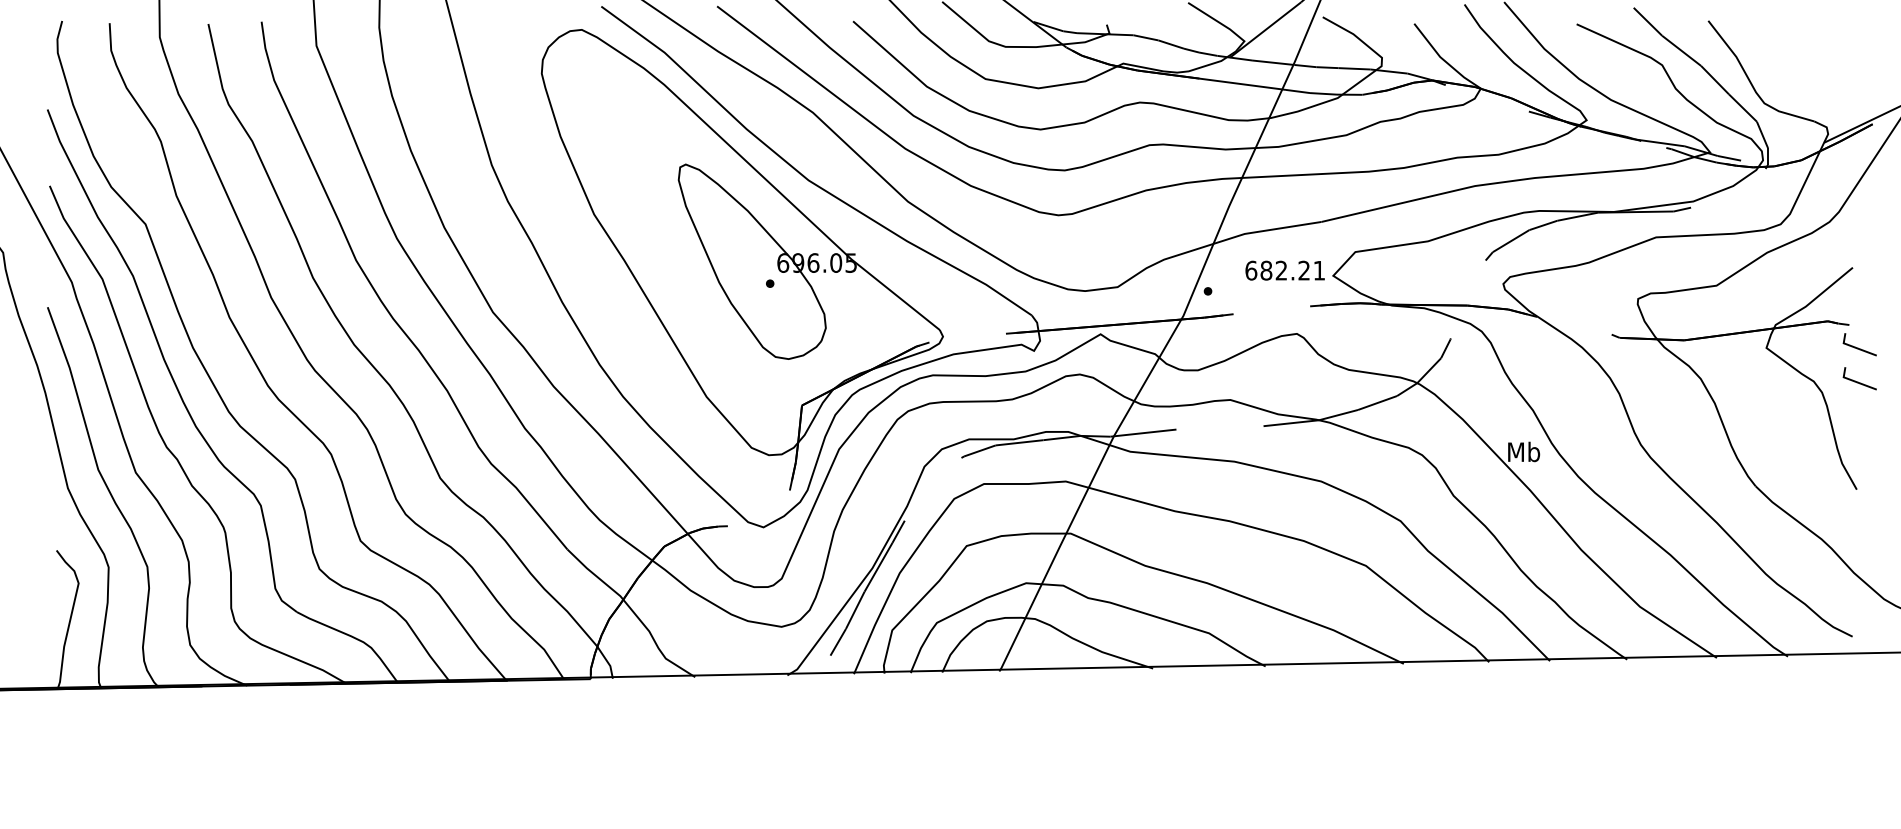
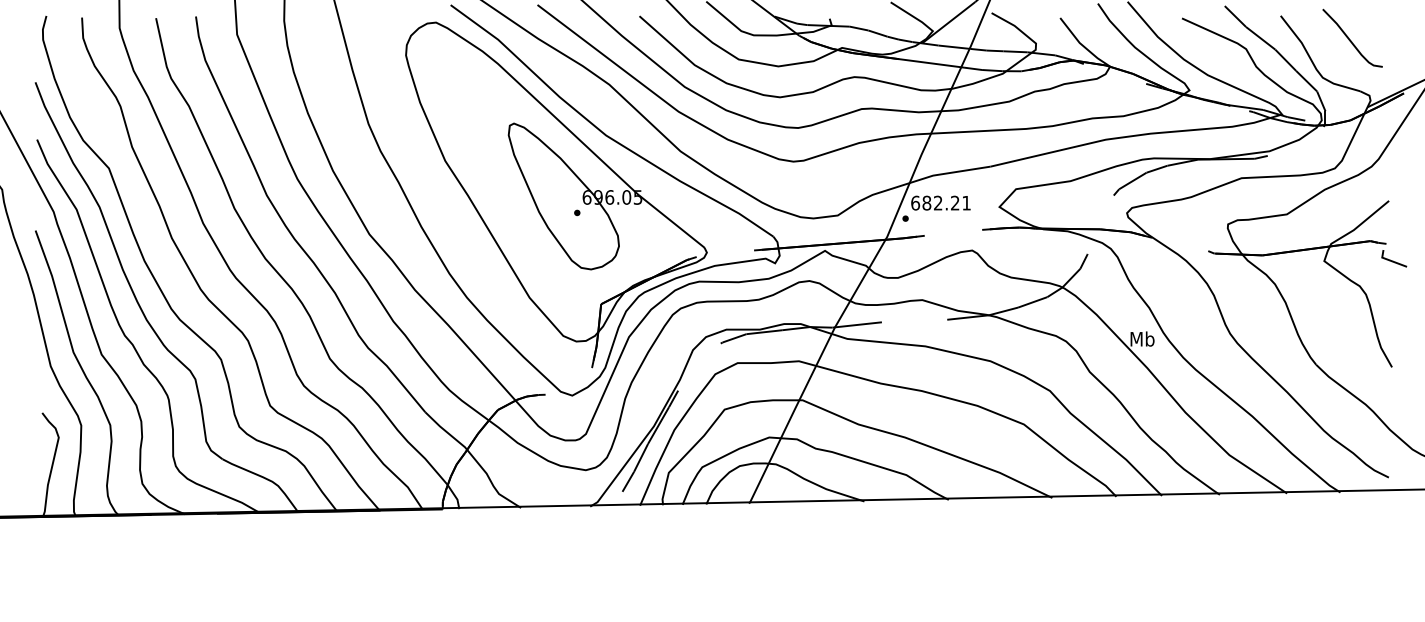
curve: (1801, 52) -> (1350, 39), added
text: (1284, 270) -> (940, 203), moved
line: (1858, 381) -> (1393, 286), removed

